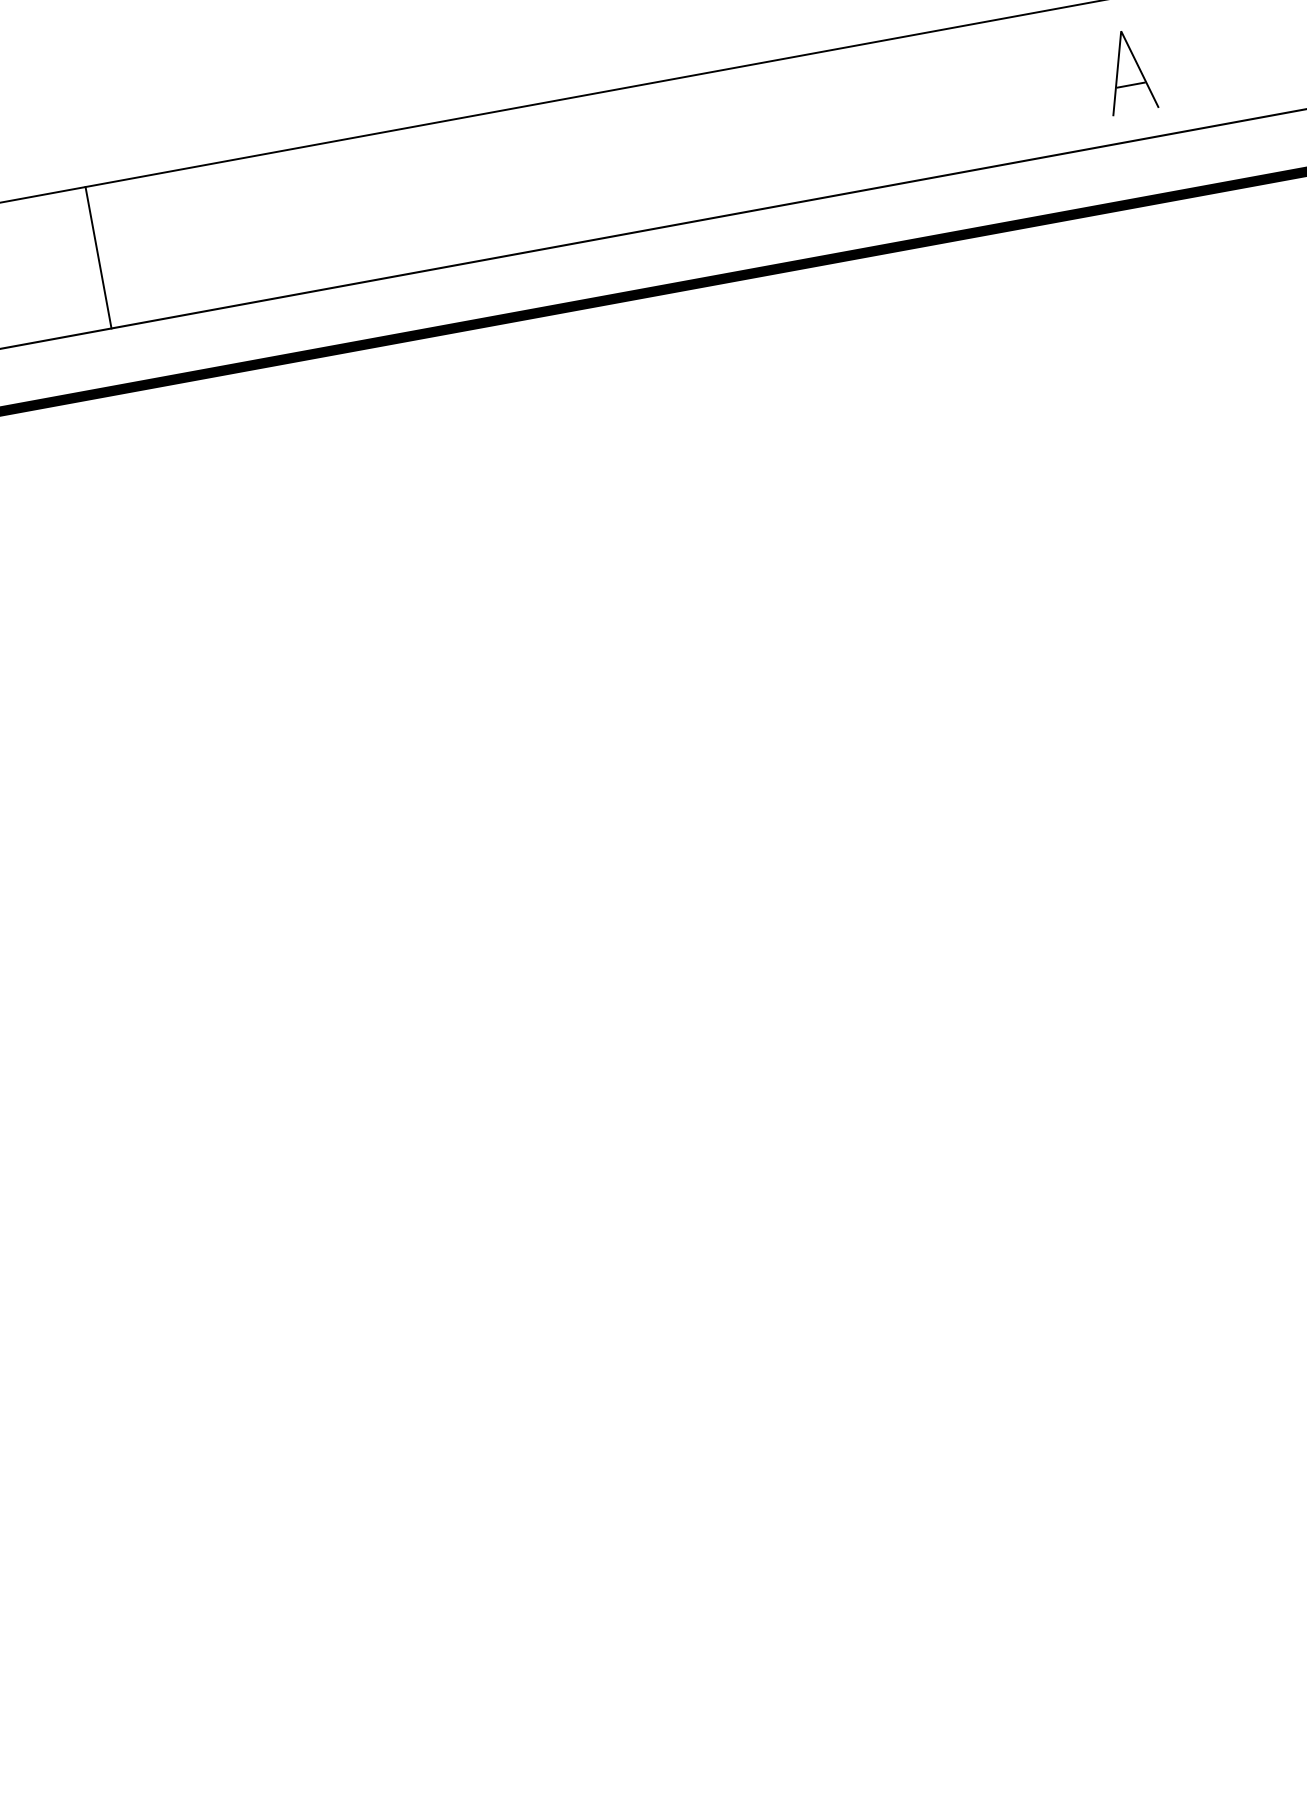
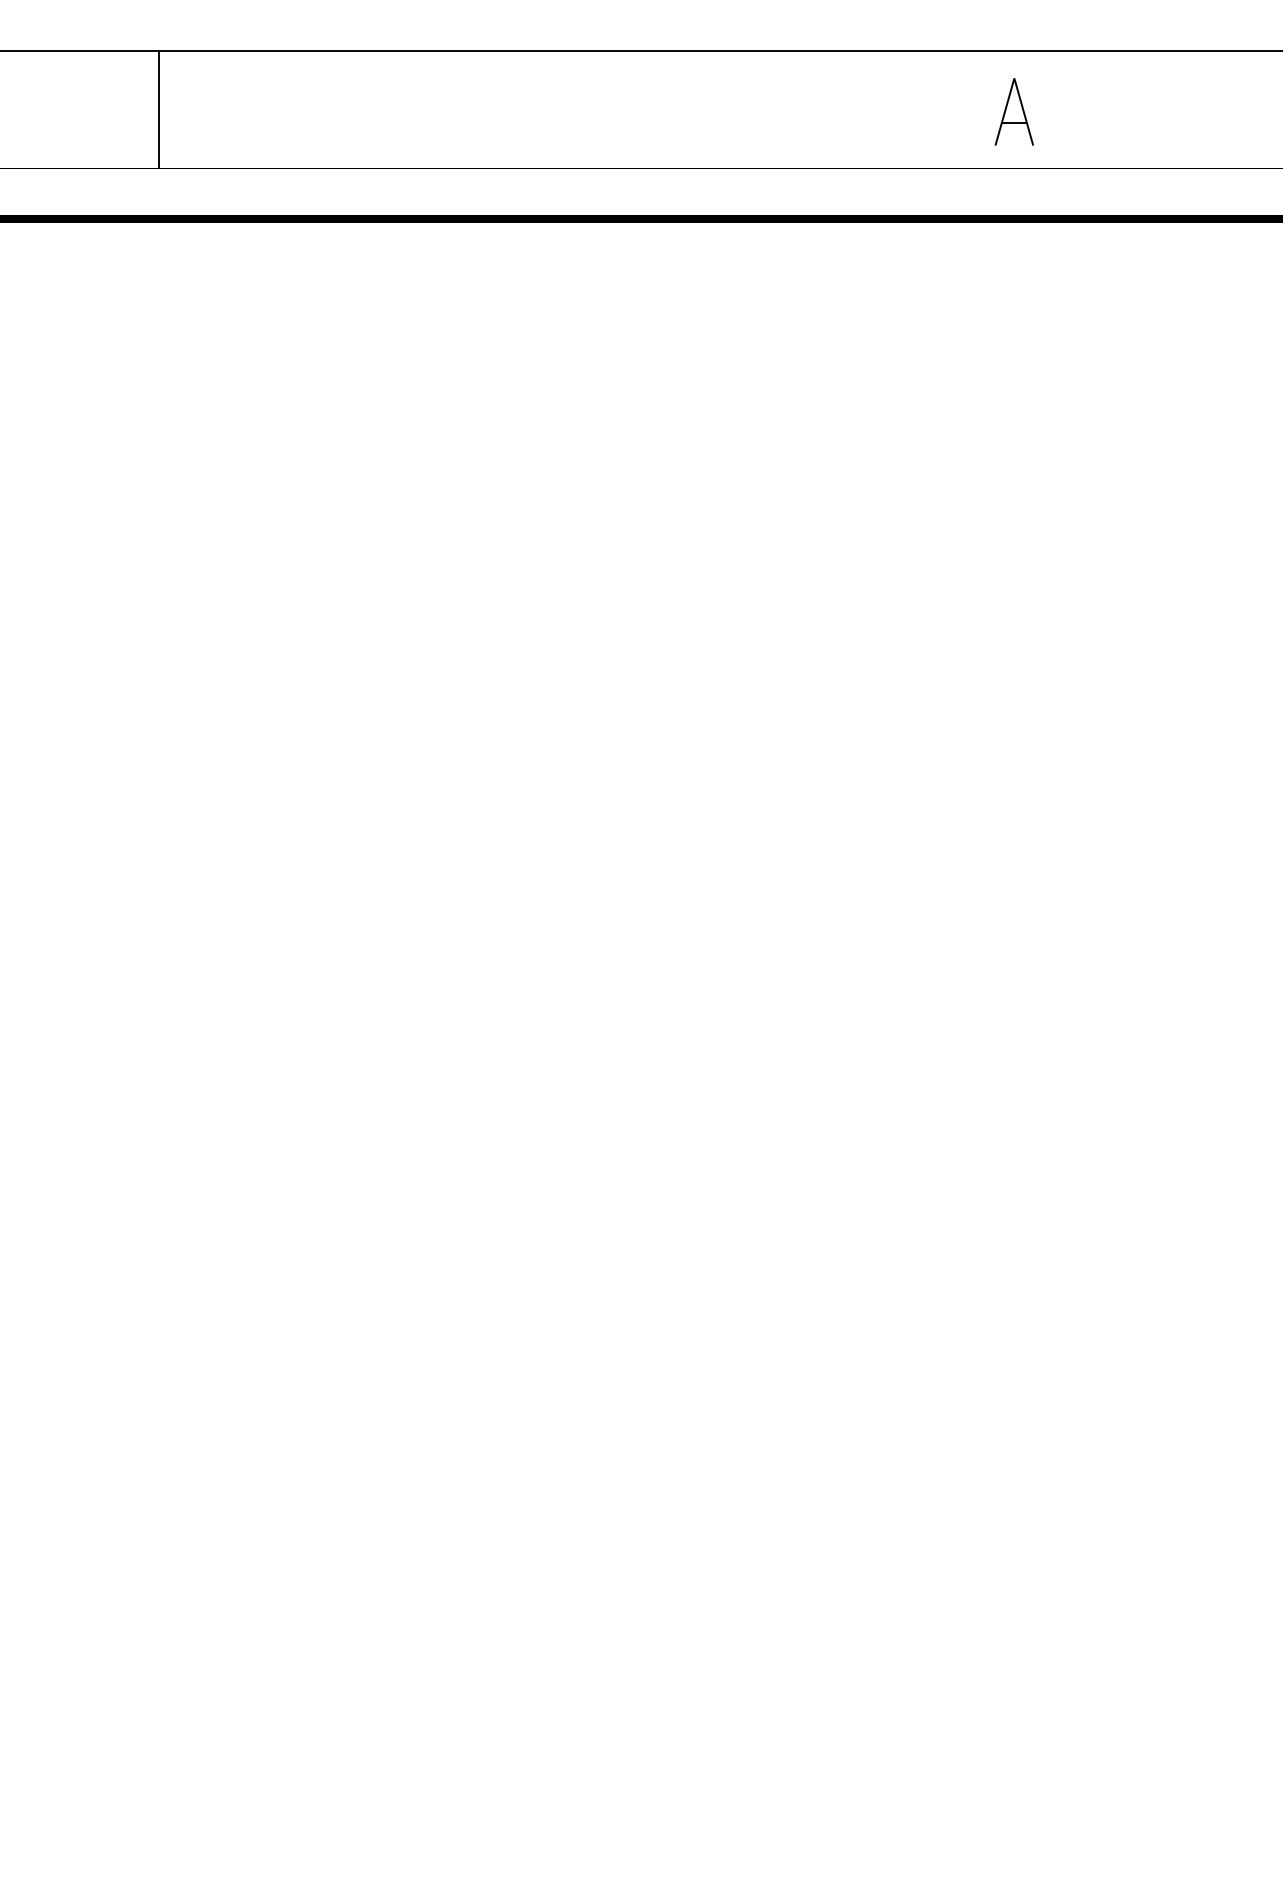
part: (1127, 71) -> (1013, 111), moved
line: (98, 257) -> (158, 109), moved

